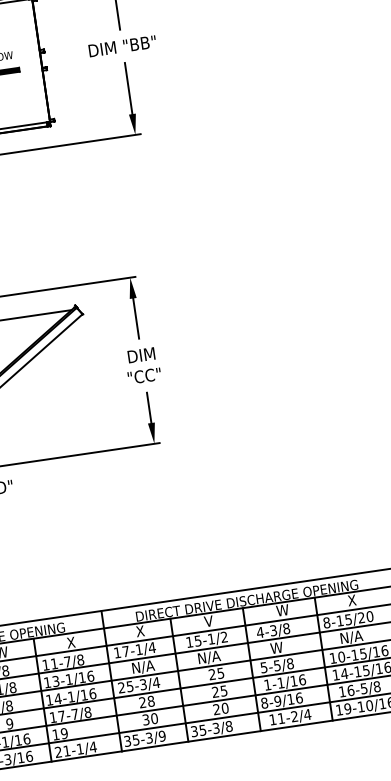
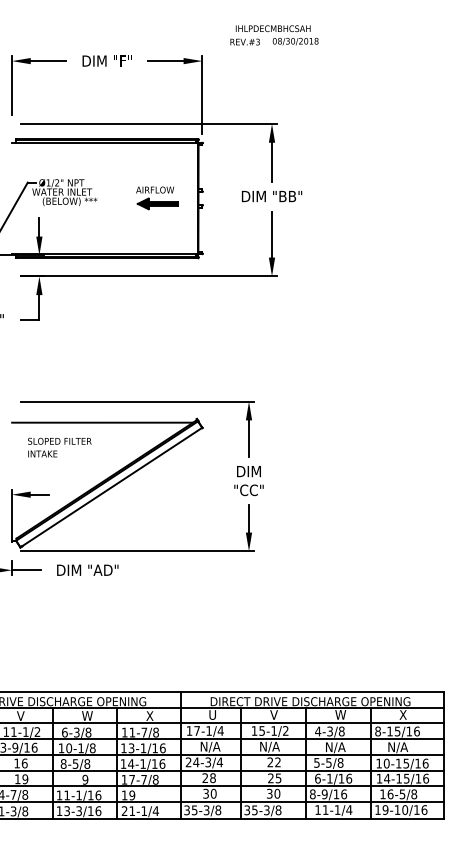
text: (365, 617) -> (412, 731), 8-15/20 -> 8-15/16
text: (140, 630) -> (212, 714), X -> U
text: (282, 647) -> (335, 747), W -> N/A
text: (220, 673) -> (277, 762), 25 -> 22
text: (267, 684) -> (317, 778), 1-1/16 -> 6-1/16
text: (130, 686) -> (196, 762), 25-3/4 -> 24-3/4
text: (216, 709) -> (269, 793), 20 -> 30
text: (294, 715) -> (337, 809), 11-2/4 -> 11-1/4
text: (162, 736) -> (218, 810), 35-3/9 -> 35-3/8

